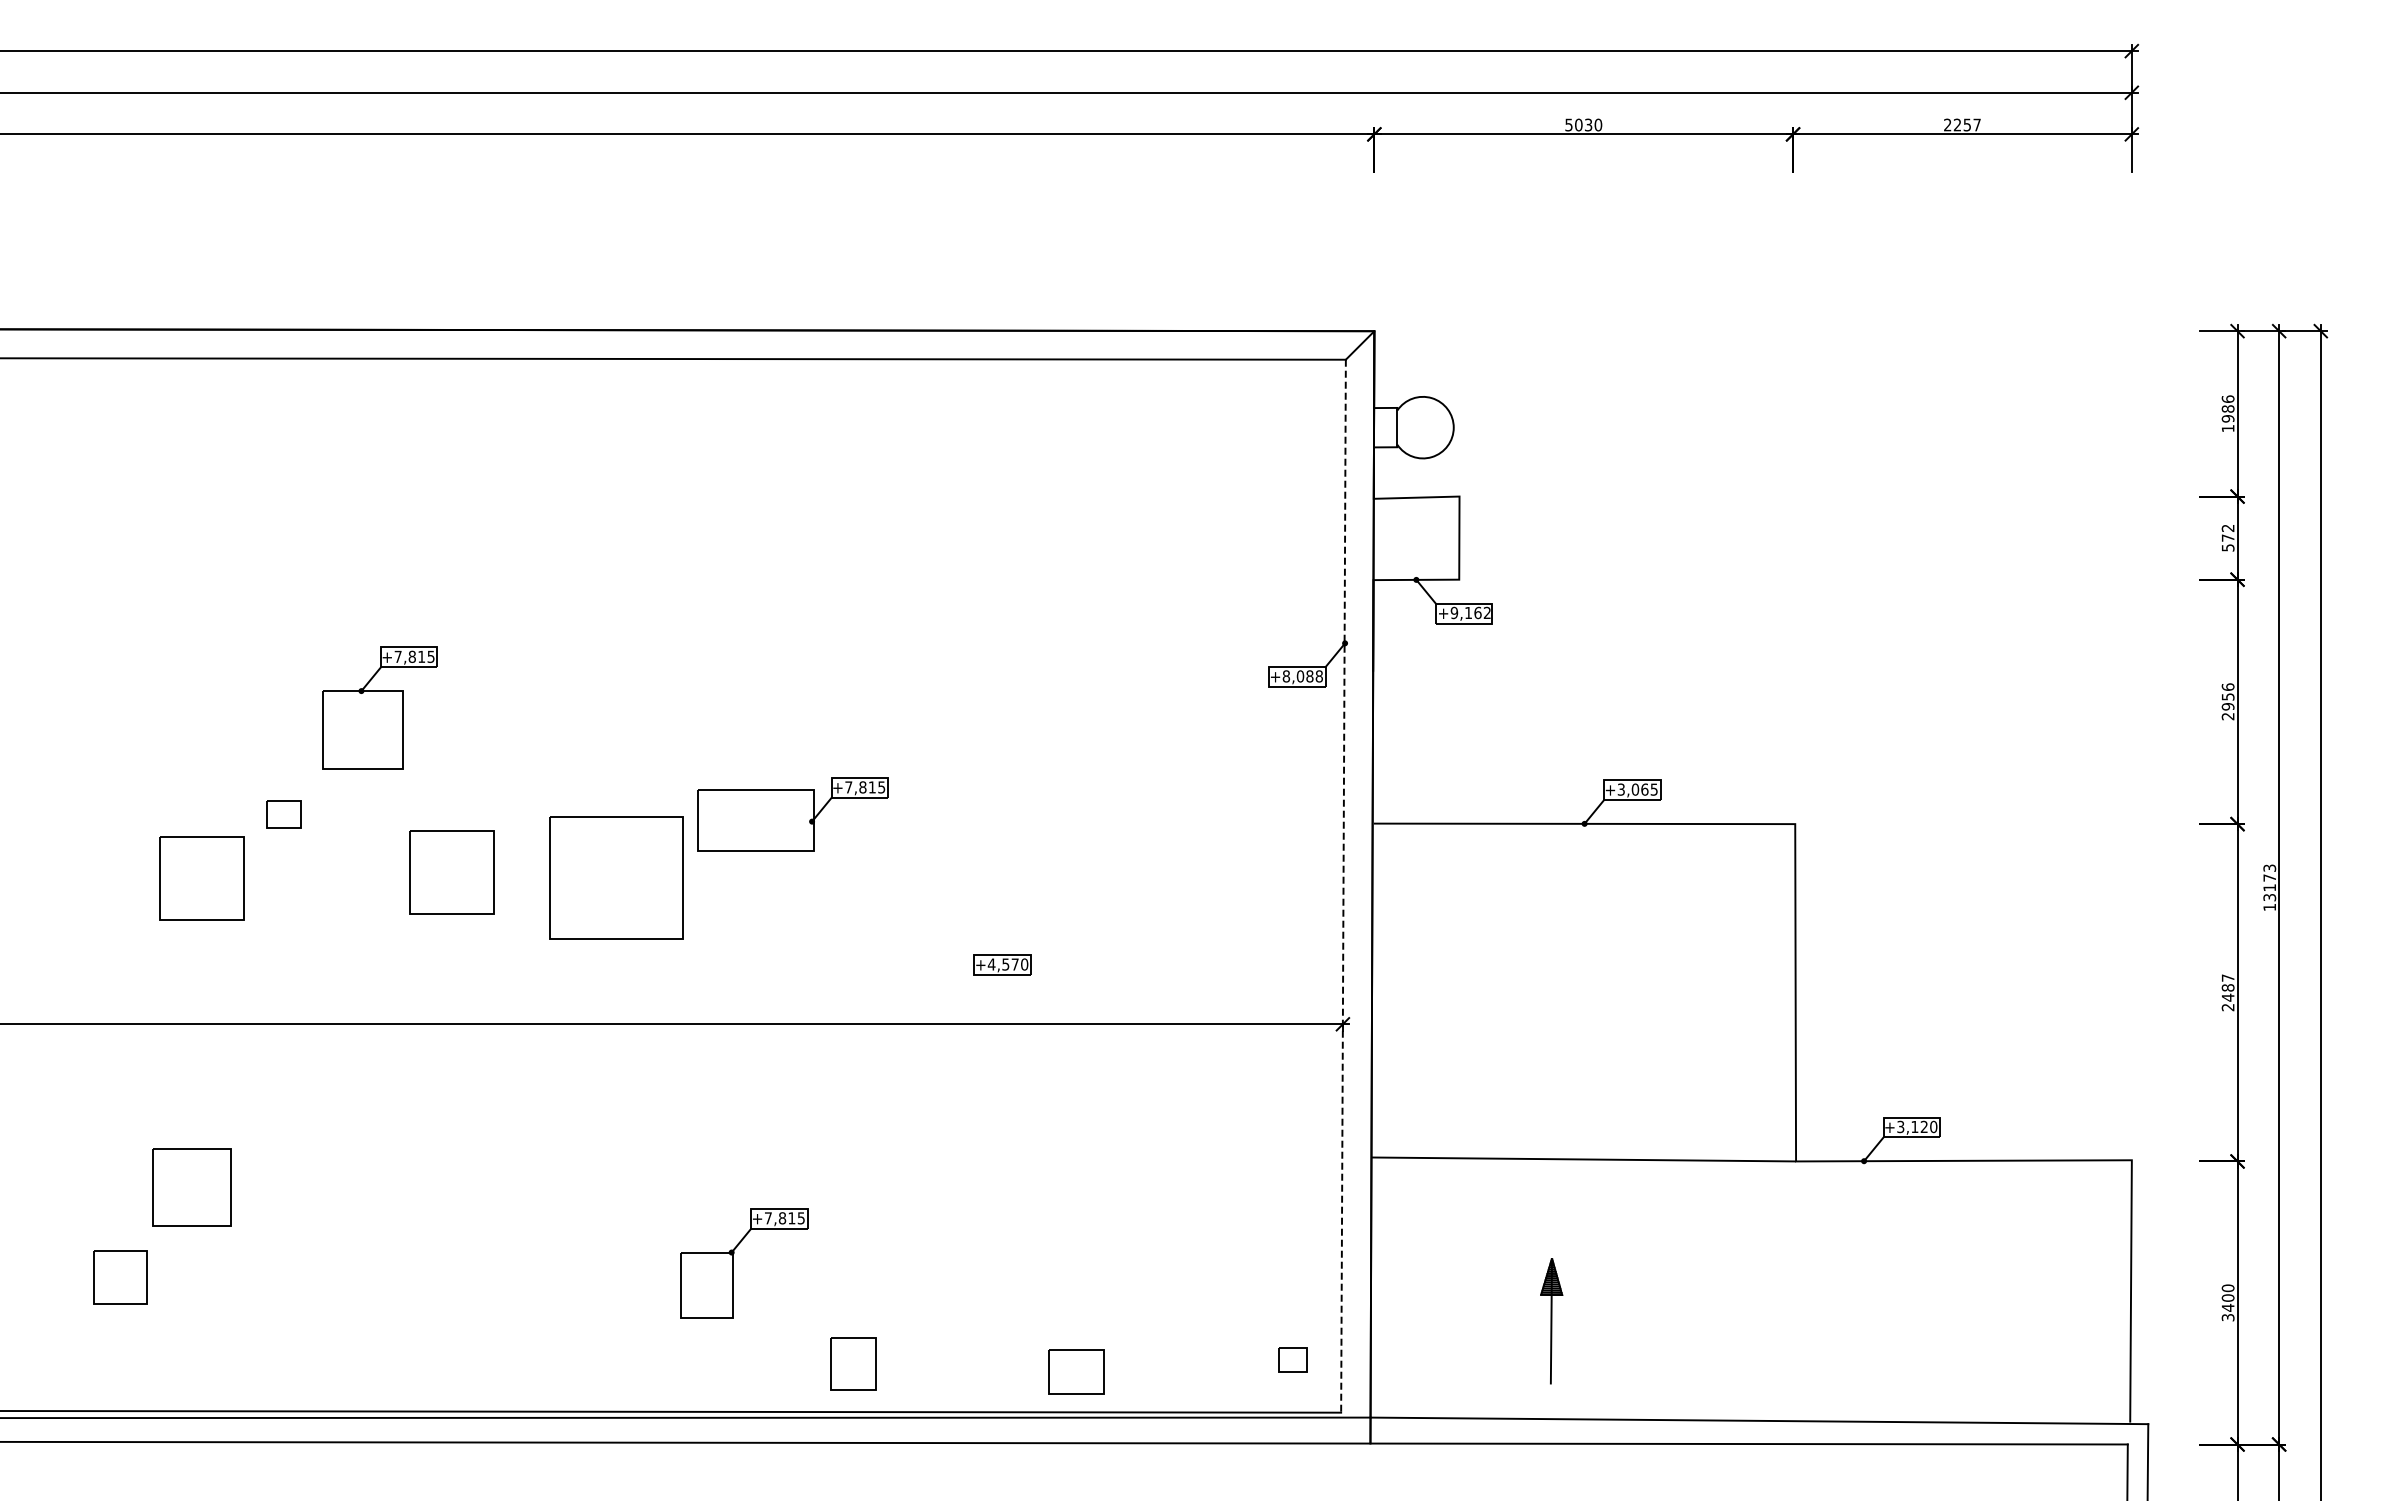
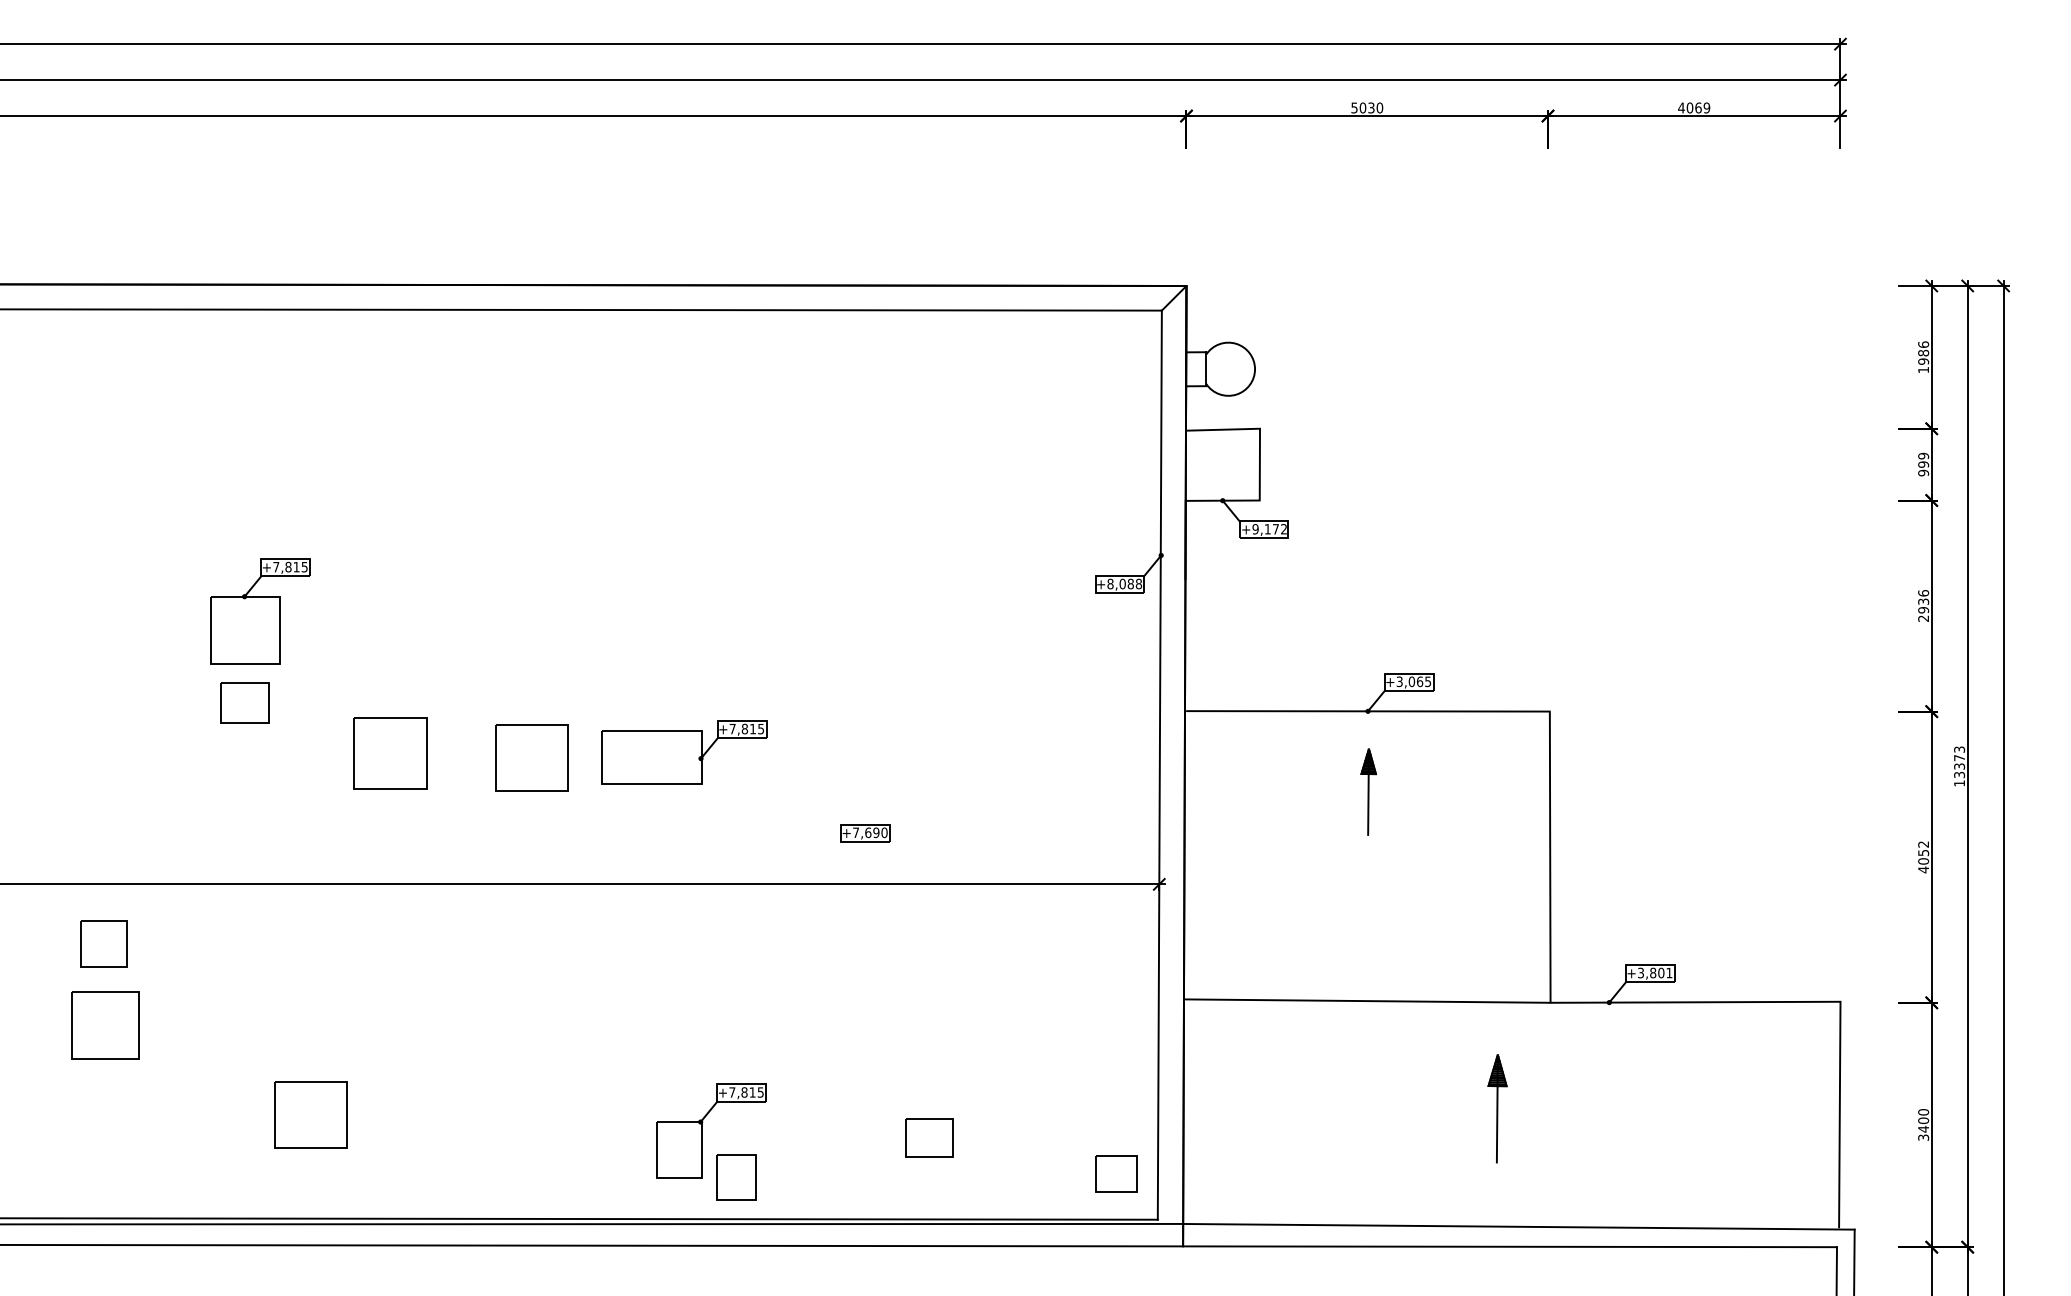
text: (1961, 124) -> (1693, 107), 2257 -> 4069
text: (2227, 537) -> (1923, 464), 572 -> 999
text: (1477, 612) -> (1275, 528), +9,162 -> +9,172
text: (2227, 696) -> (1923, 601), 2956 -> 2936
part: (379, 707) -> (260, 610), moved
part: (283, 814) -> (244, 703), size x1.67
part: (792, 814) -> (684, 752), moved
part: (616, 877) -> (532, 757), size x0.62
part: (201, 878) -> (173, 758), removed
line: (1343, 886) -> (1159, 765), dashed -> solid
text: (2269, 887) -> (1959, 766), 13173 -> 13373
part: (1585, 917) -> (1368, 792), added
text: (1002, 964) -> (865, 832), +4,570 -> +7,690
text: (2227, 992) -> (1923, 856), 2487 -> 4052
text: (1924, 1126) -> (1661, 972), +3,120 -> +3,801
part: (191, 1187) -> (104, 1025), moved
part: (733, 1263) -> (702, 1131), moved
part: (120, 1277) -> (103, 944), moved
part: (360, 1291) -> (311, 1115), added
part: (1551, 1321) -> (1497, 1109), moved
part: (1293, 1359) -> (1116, 1173), size x1.67
part: (1076, 1371) -> (929, 1137), moved

